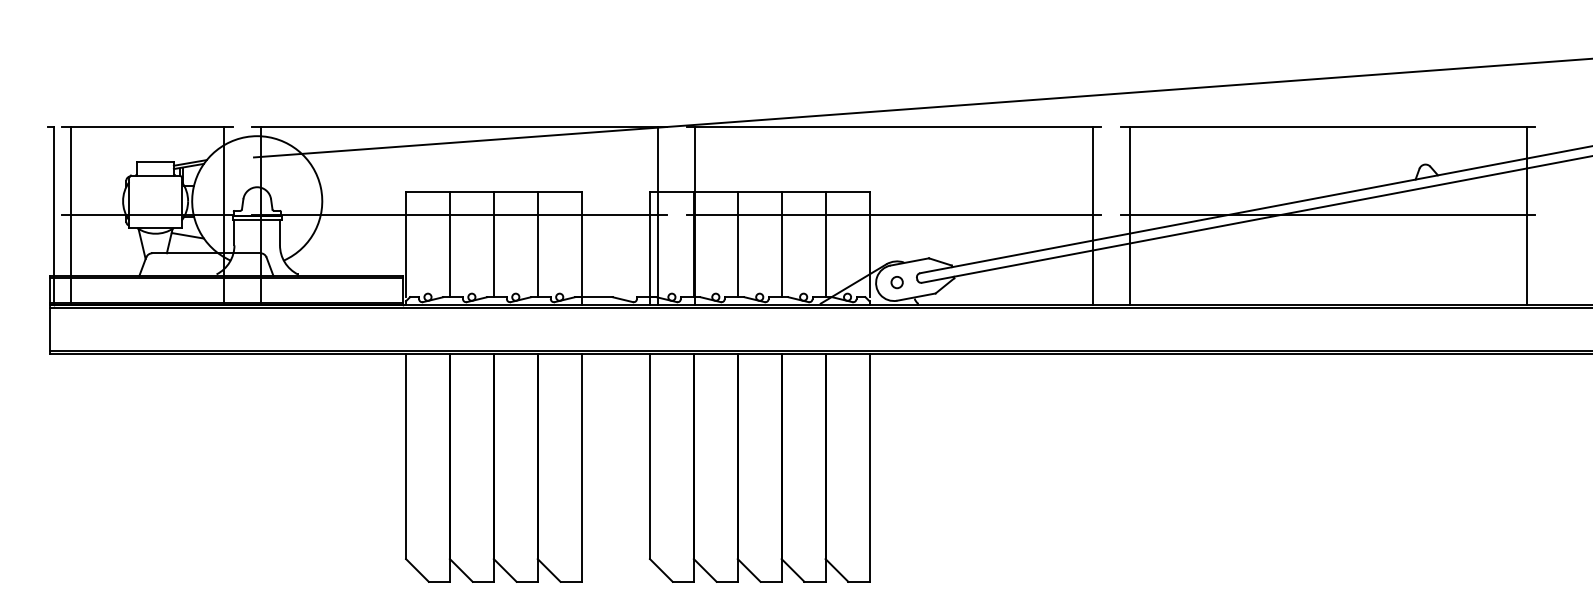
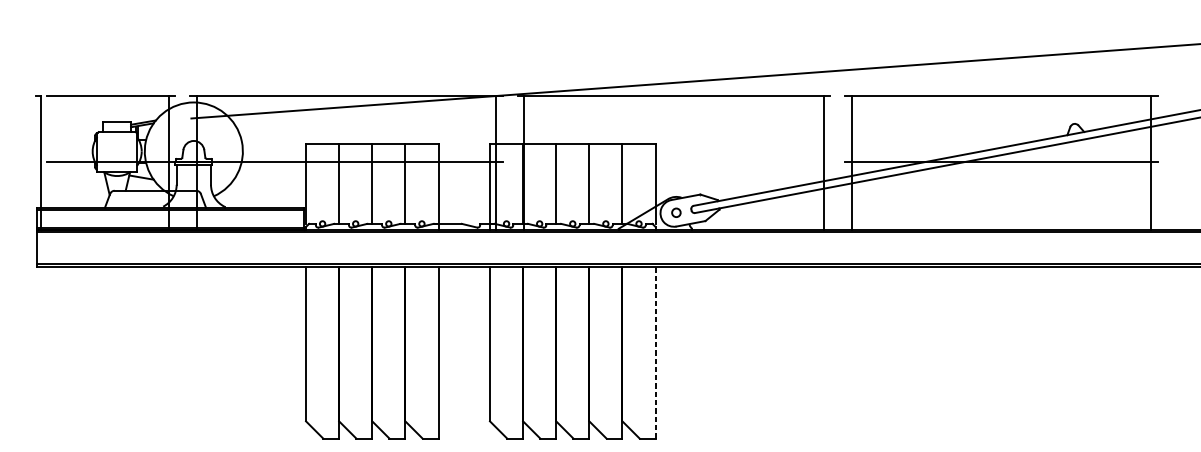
line: (893, 215) -> (673, 162), removed
line: (70, 216) -> (53, 163), removed
line: (869, 468) -> (655, 353), solid -> dashed

